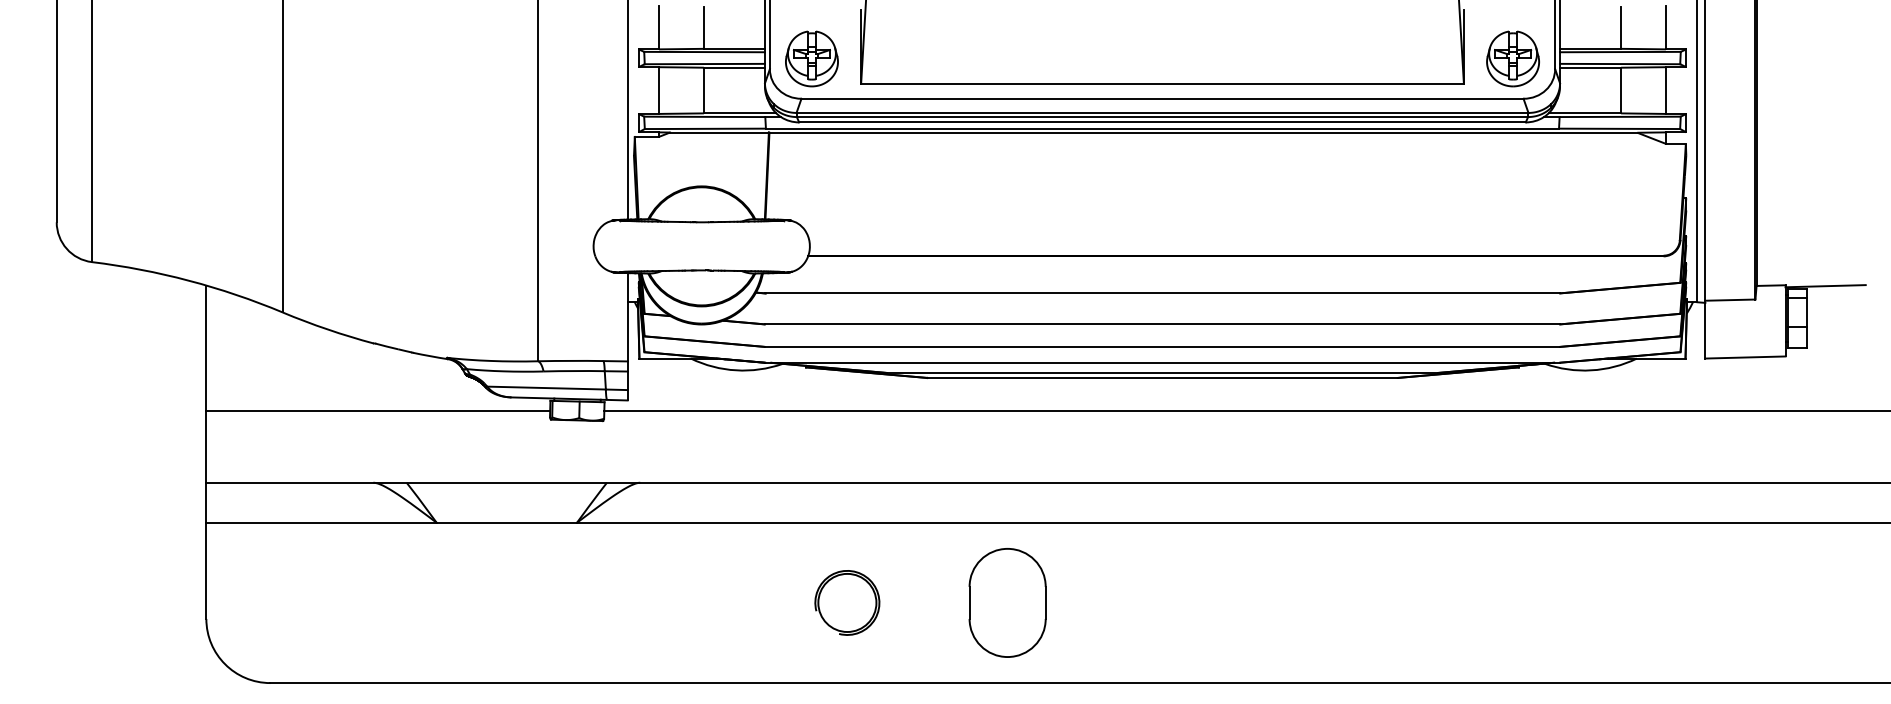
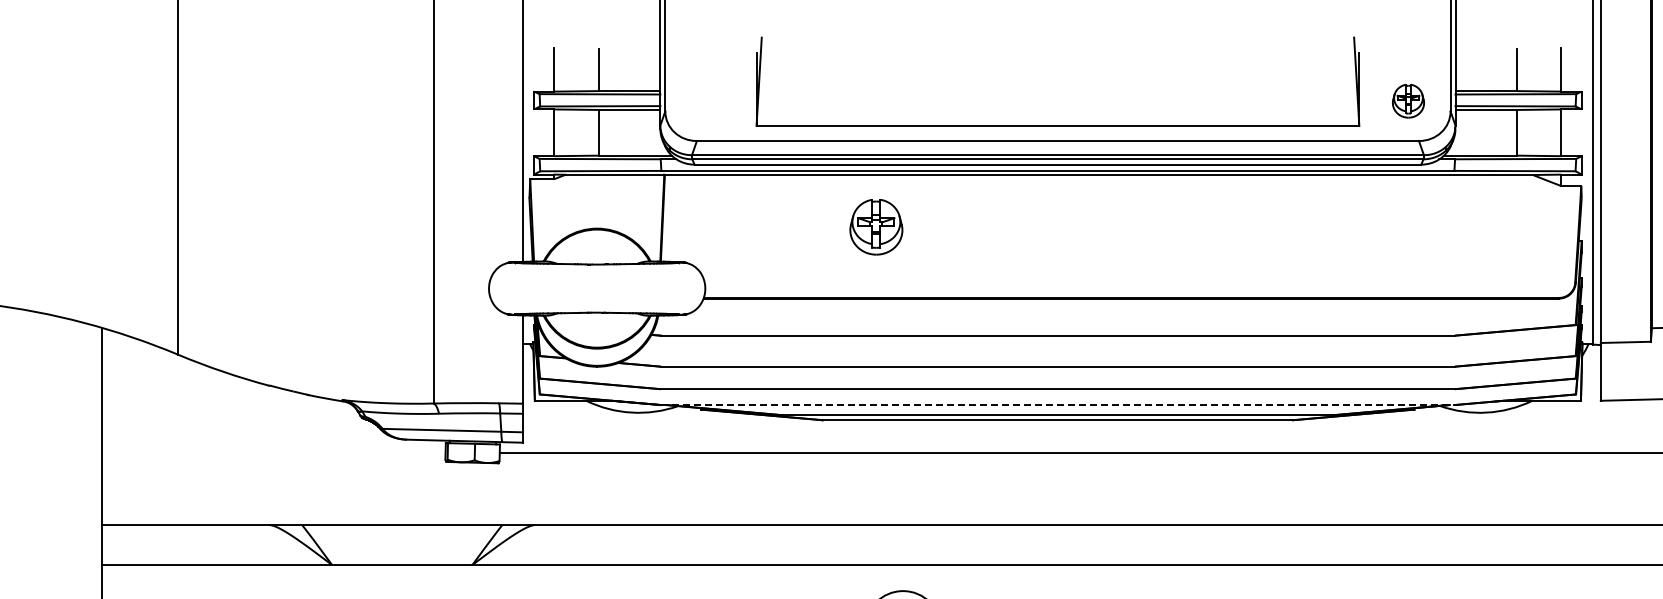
part: (811, 58) -> (875, 226), moved
part: (1512, 58) -> (1407, 100), size x0.6
line: (1163, 362) -> (1058, 404), solid -> dashed
line: (378, 410) -> (273, 452), removed

